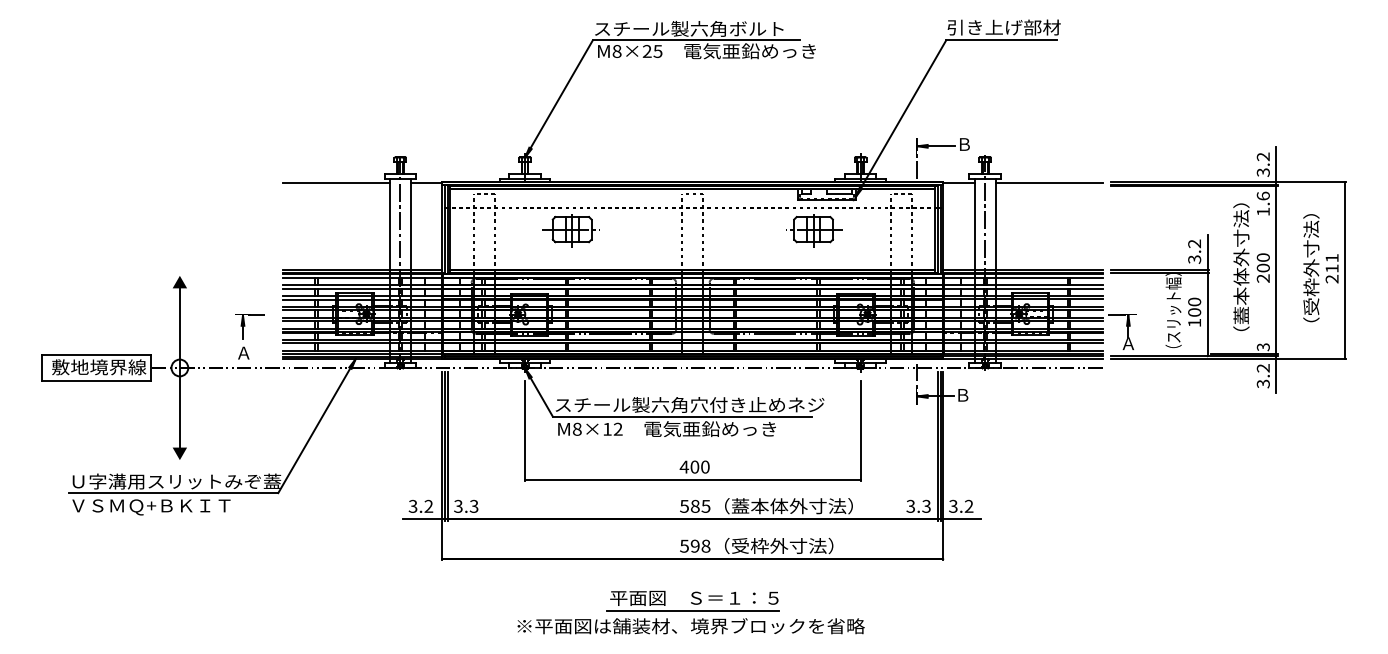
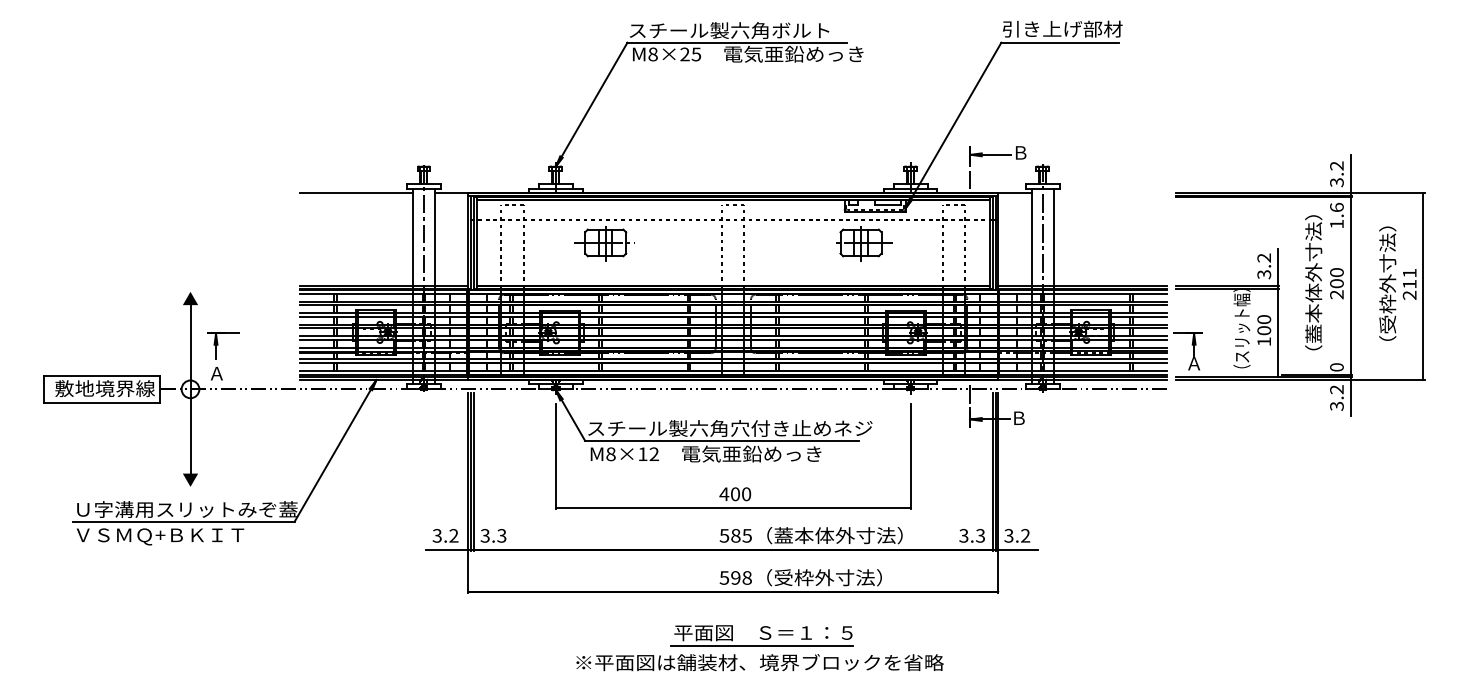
line: (1048, 182) -> (1109, 193), removed
part: (249, 336) -> (222, 356), moved
text: (1263, 347) -> (1337, 367), 3 -> 0
part: (690, 612) -> (759, 648), moved

